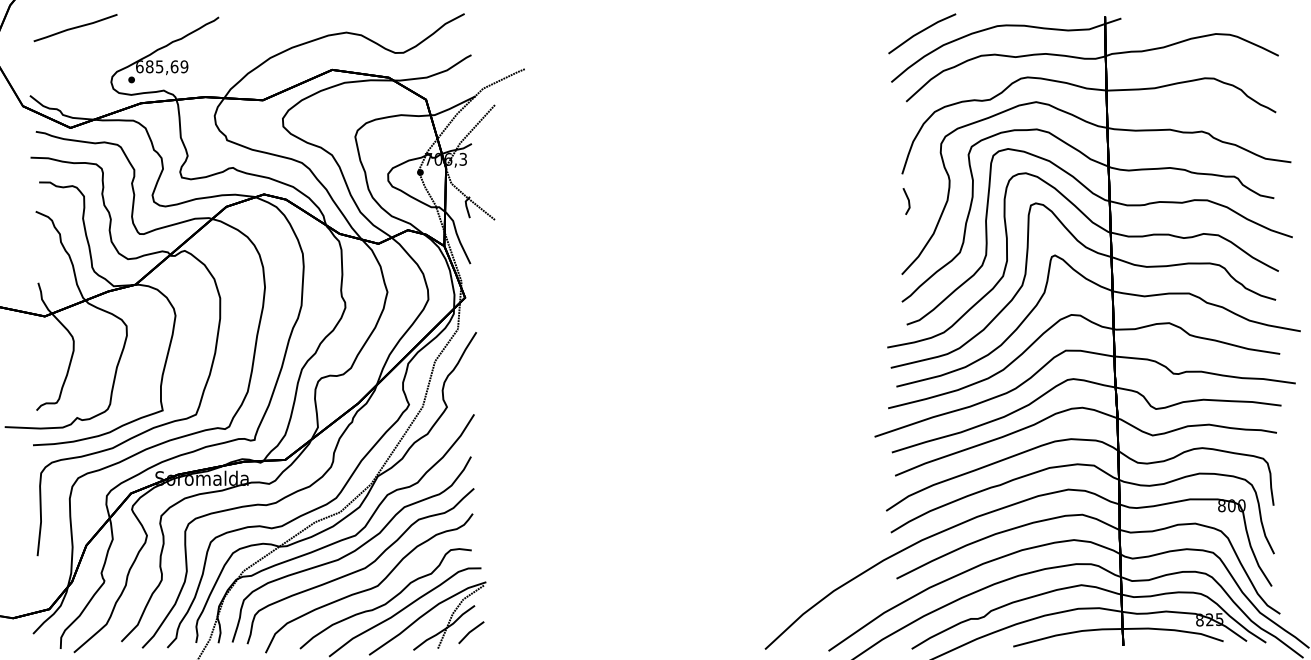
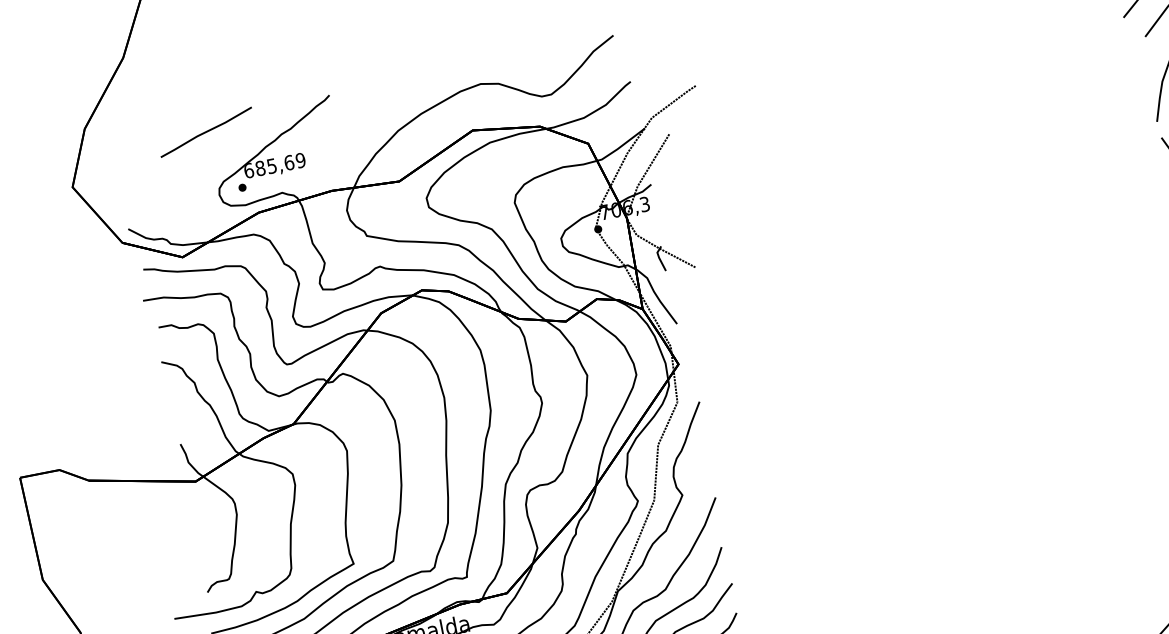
line: (75, 28) -> (206, 132), moved

